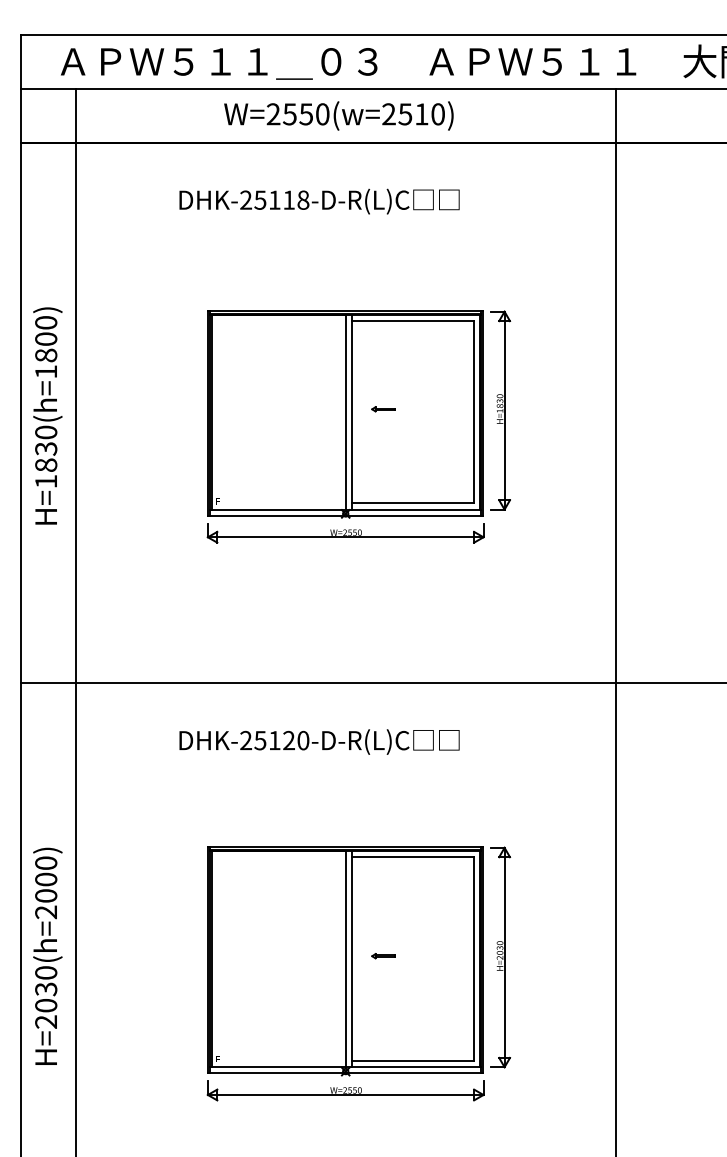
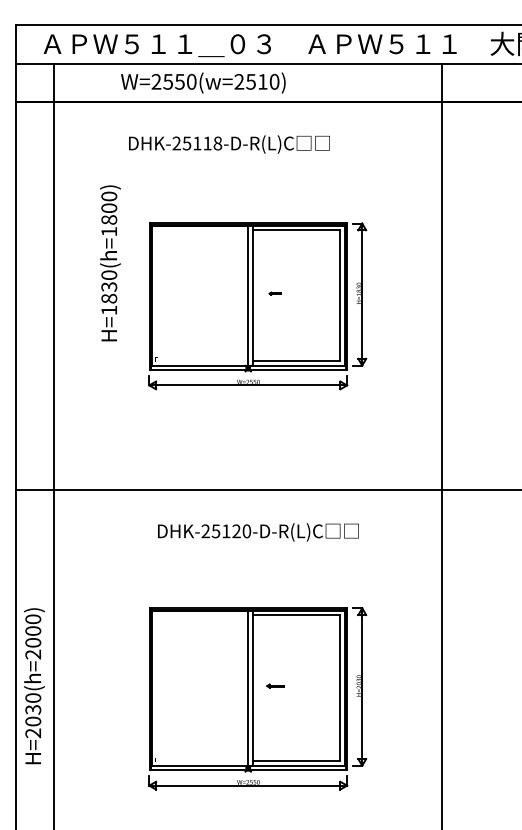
text: (339, 115) -> (203, 82), moved
part: (383, 409) -> (275, 293), size x0.7
text: (47, 416) -> (110, 263), moved
text: (319, 742) -> (258, 532), moved

